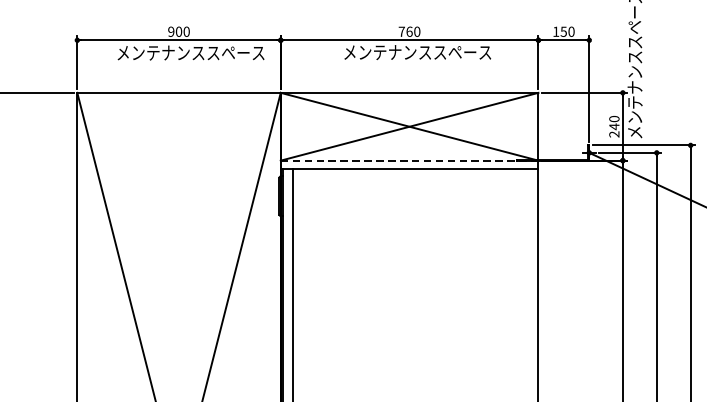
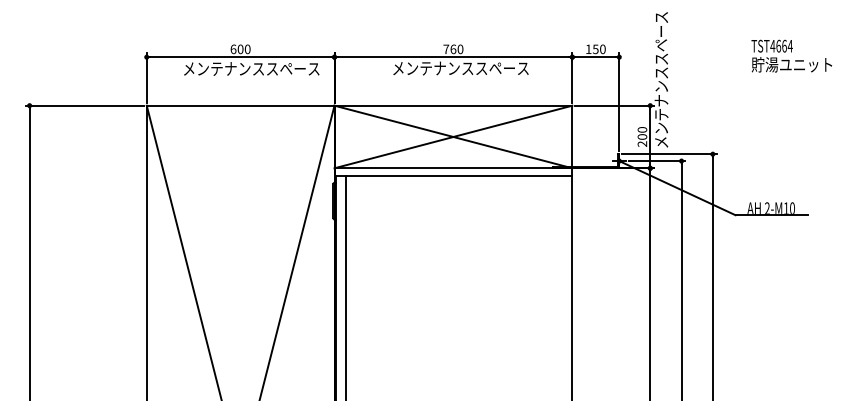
text: (171, 31) -> (233, 49), 900 -> 600
text: (614, 127) -> (642, 137), 240 -> 200
line: (409, 160) -> (453, 168), dashed -> solid

